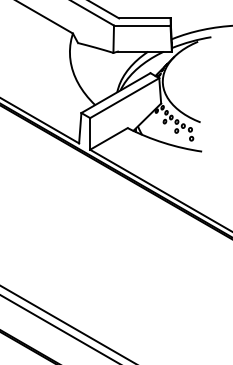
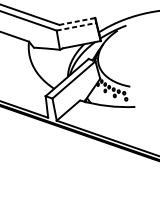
line: (144, 18) -> (77, 21), solid -> dashed
line: (142, 25) -> (76, 26), solid -> dashed

